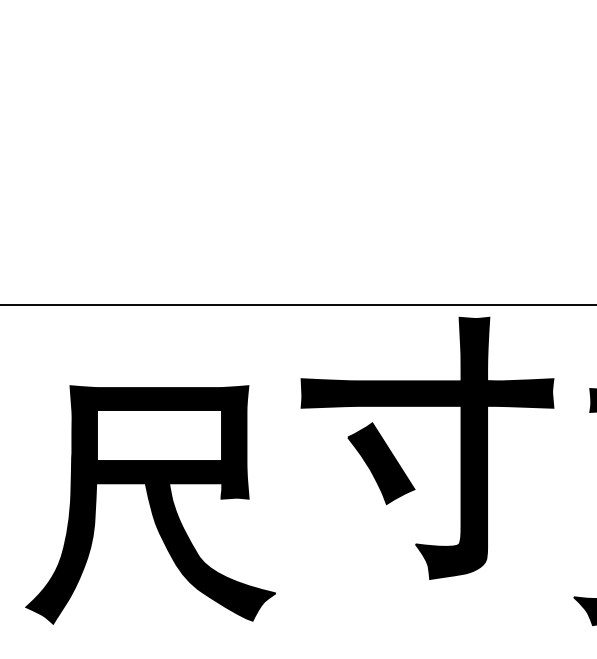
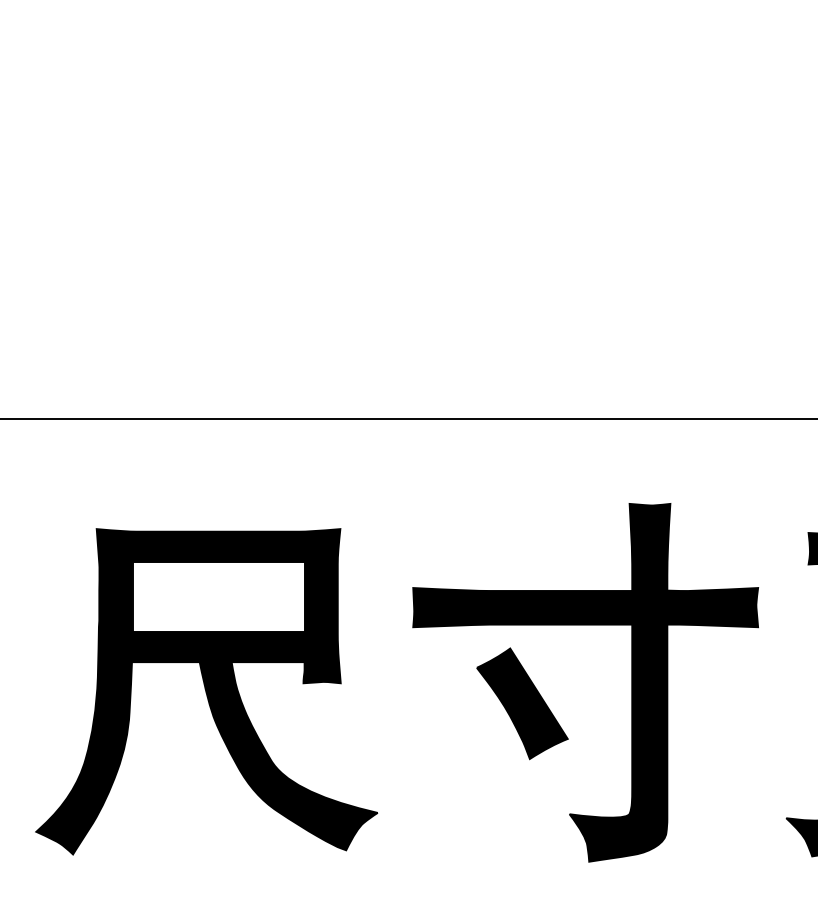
part: (400, 465) -> (548, 706), moved

